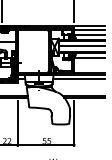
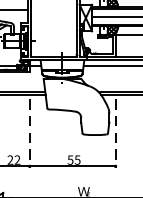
line: (17, 123) -> (29, 133), solid -> dashed
line: (74, 123) -> (115, 133), solid -> dashed

